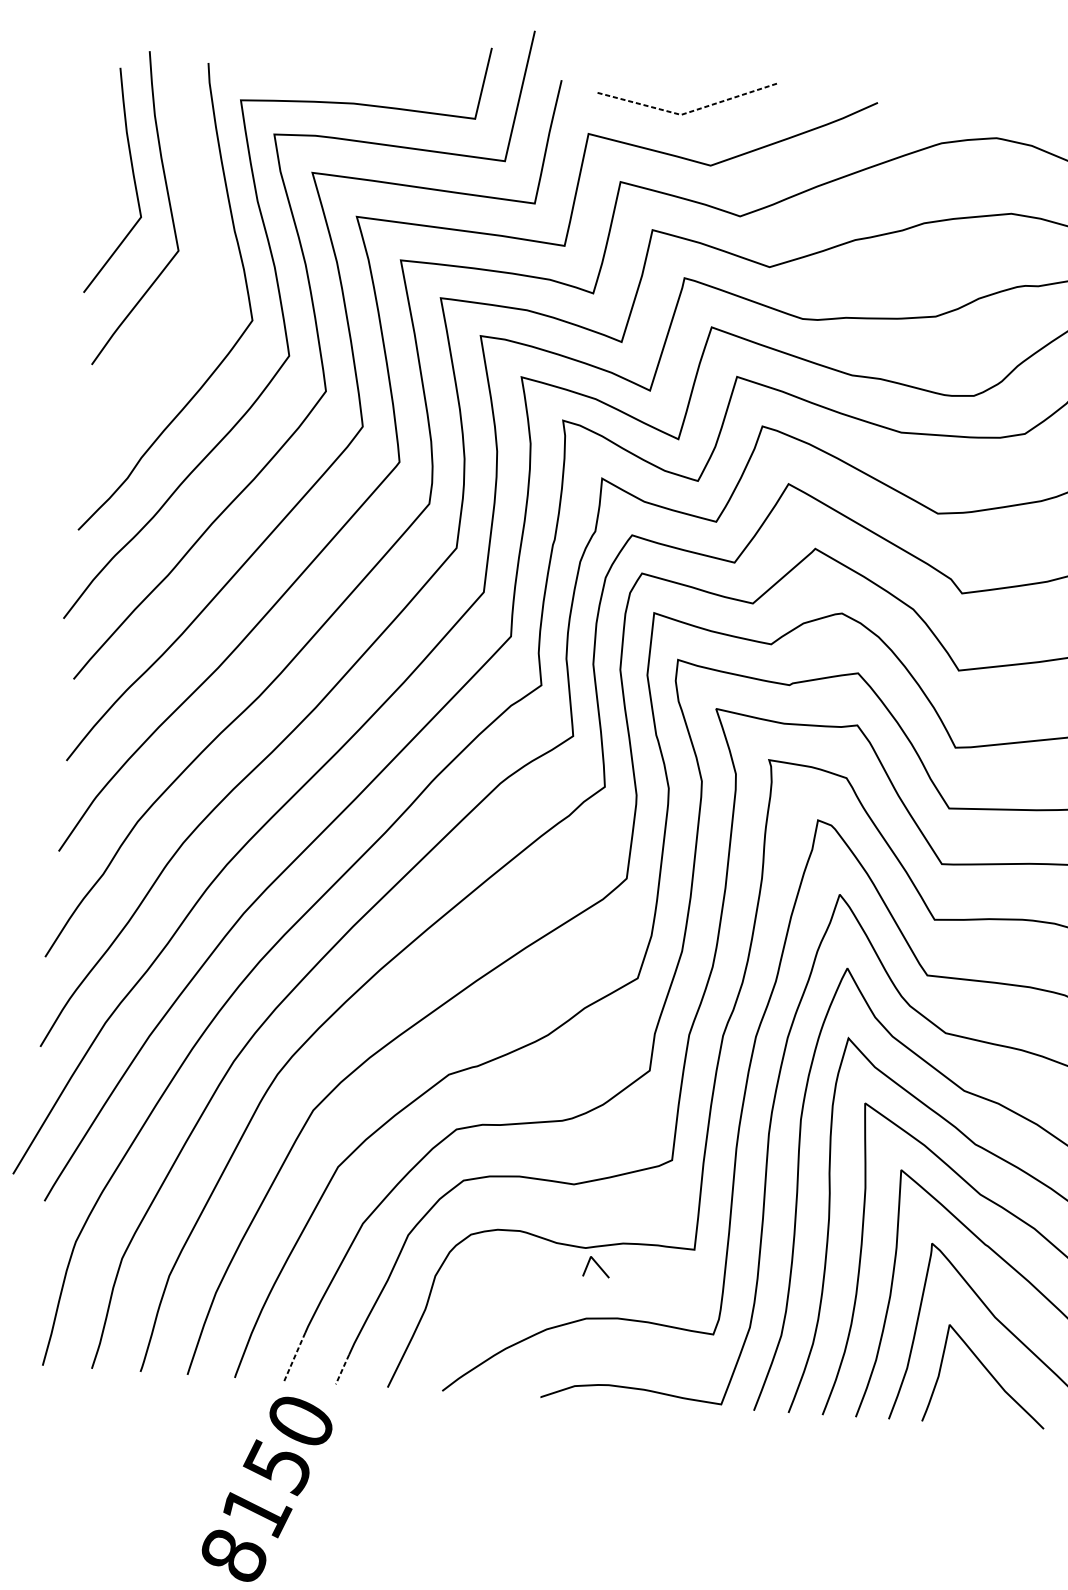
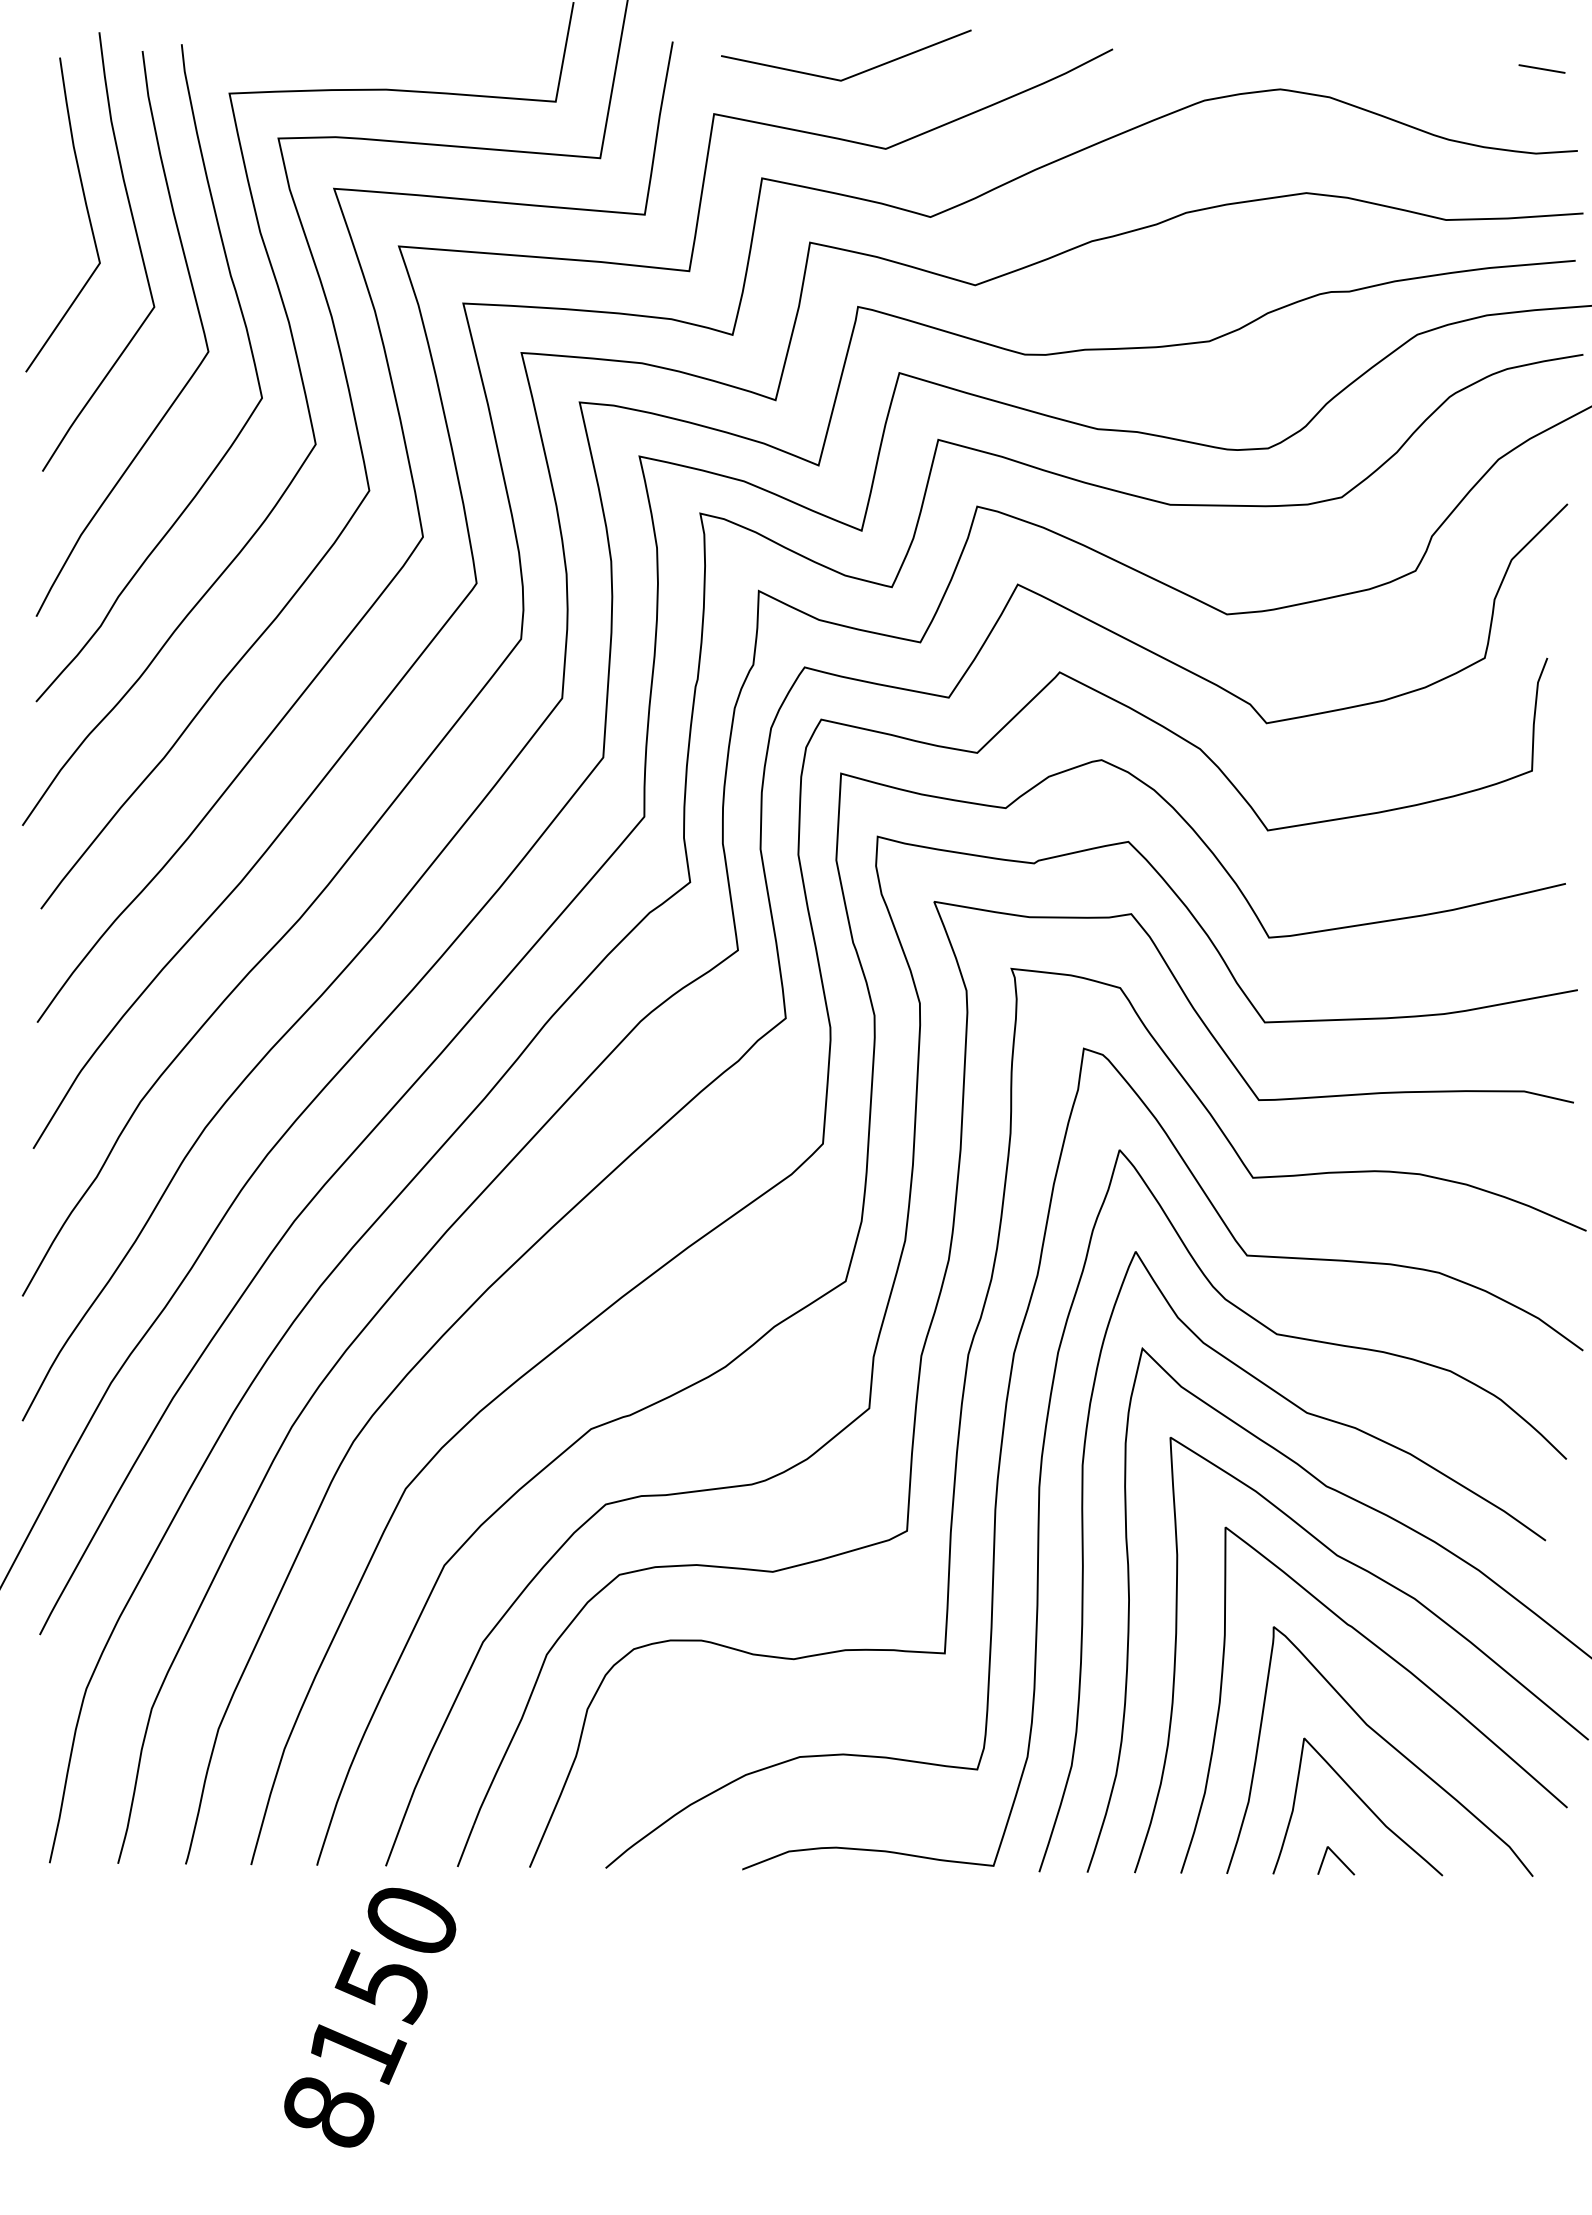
line: (686, 112) -> (848, 77), dashed -> solid
curve: (209, 258) -> (198, 315), added
line: (597, 1265) -> (1337, 1858), moved
line: (294, 1357) -> (398, 1832), dashed -> solid
line: (342, 1369) -> (465, 1845), dashed -> solid

